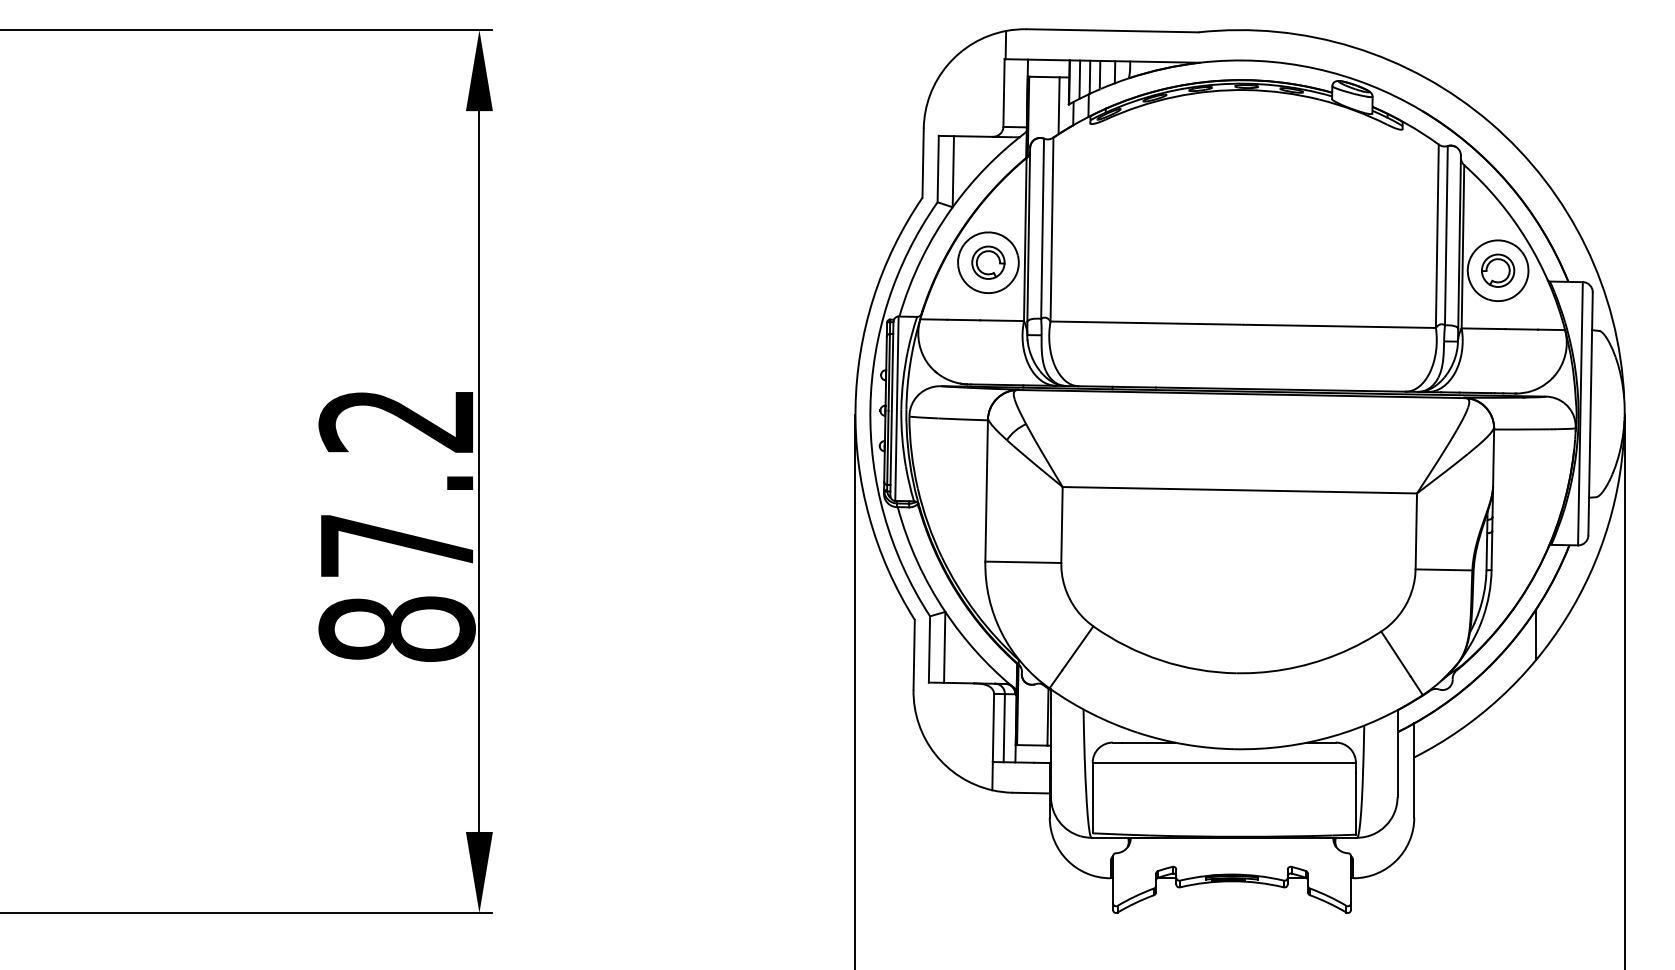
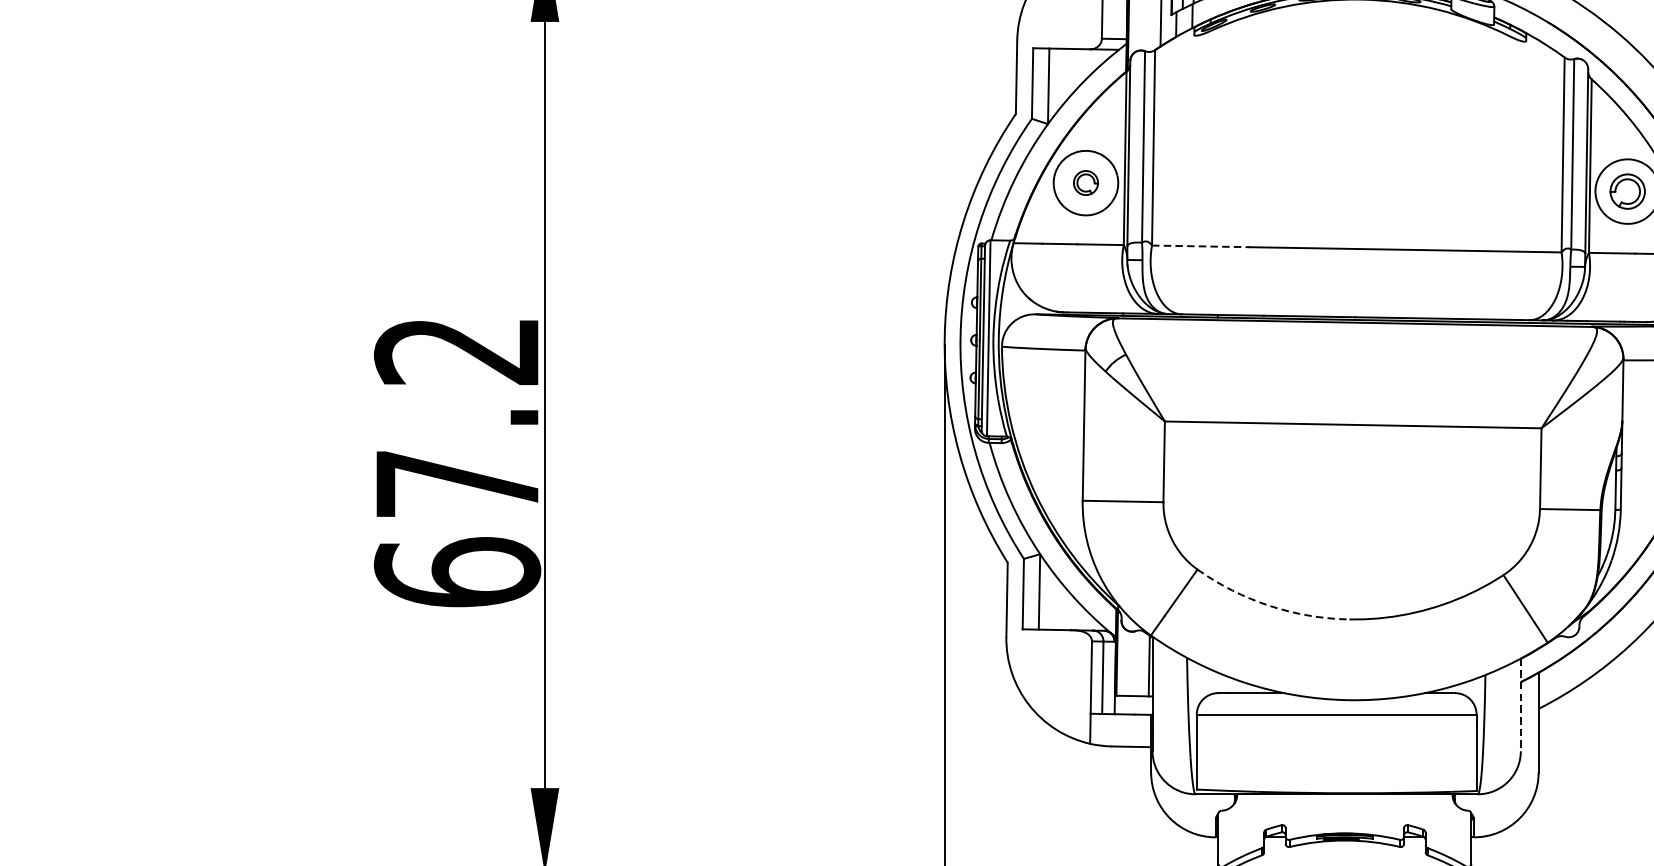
part: (988, 262) -> (1086, 182), size x0.7
line: (1096, 322) -> (1200, 246), solid -> dashed
text: (396, 628) -> (456, 571), 87.2 -> 67.2
arc: (1161, 660) -> (1269, 605), solid -> dashed
line: (1397, 753) -> (1520, 704), solid -> dashed

